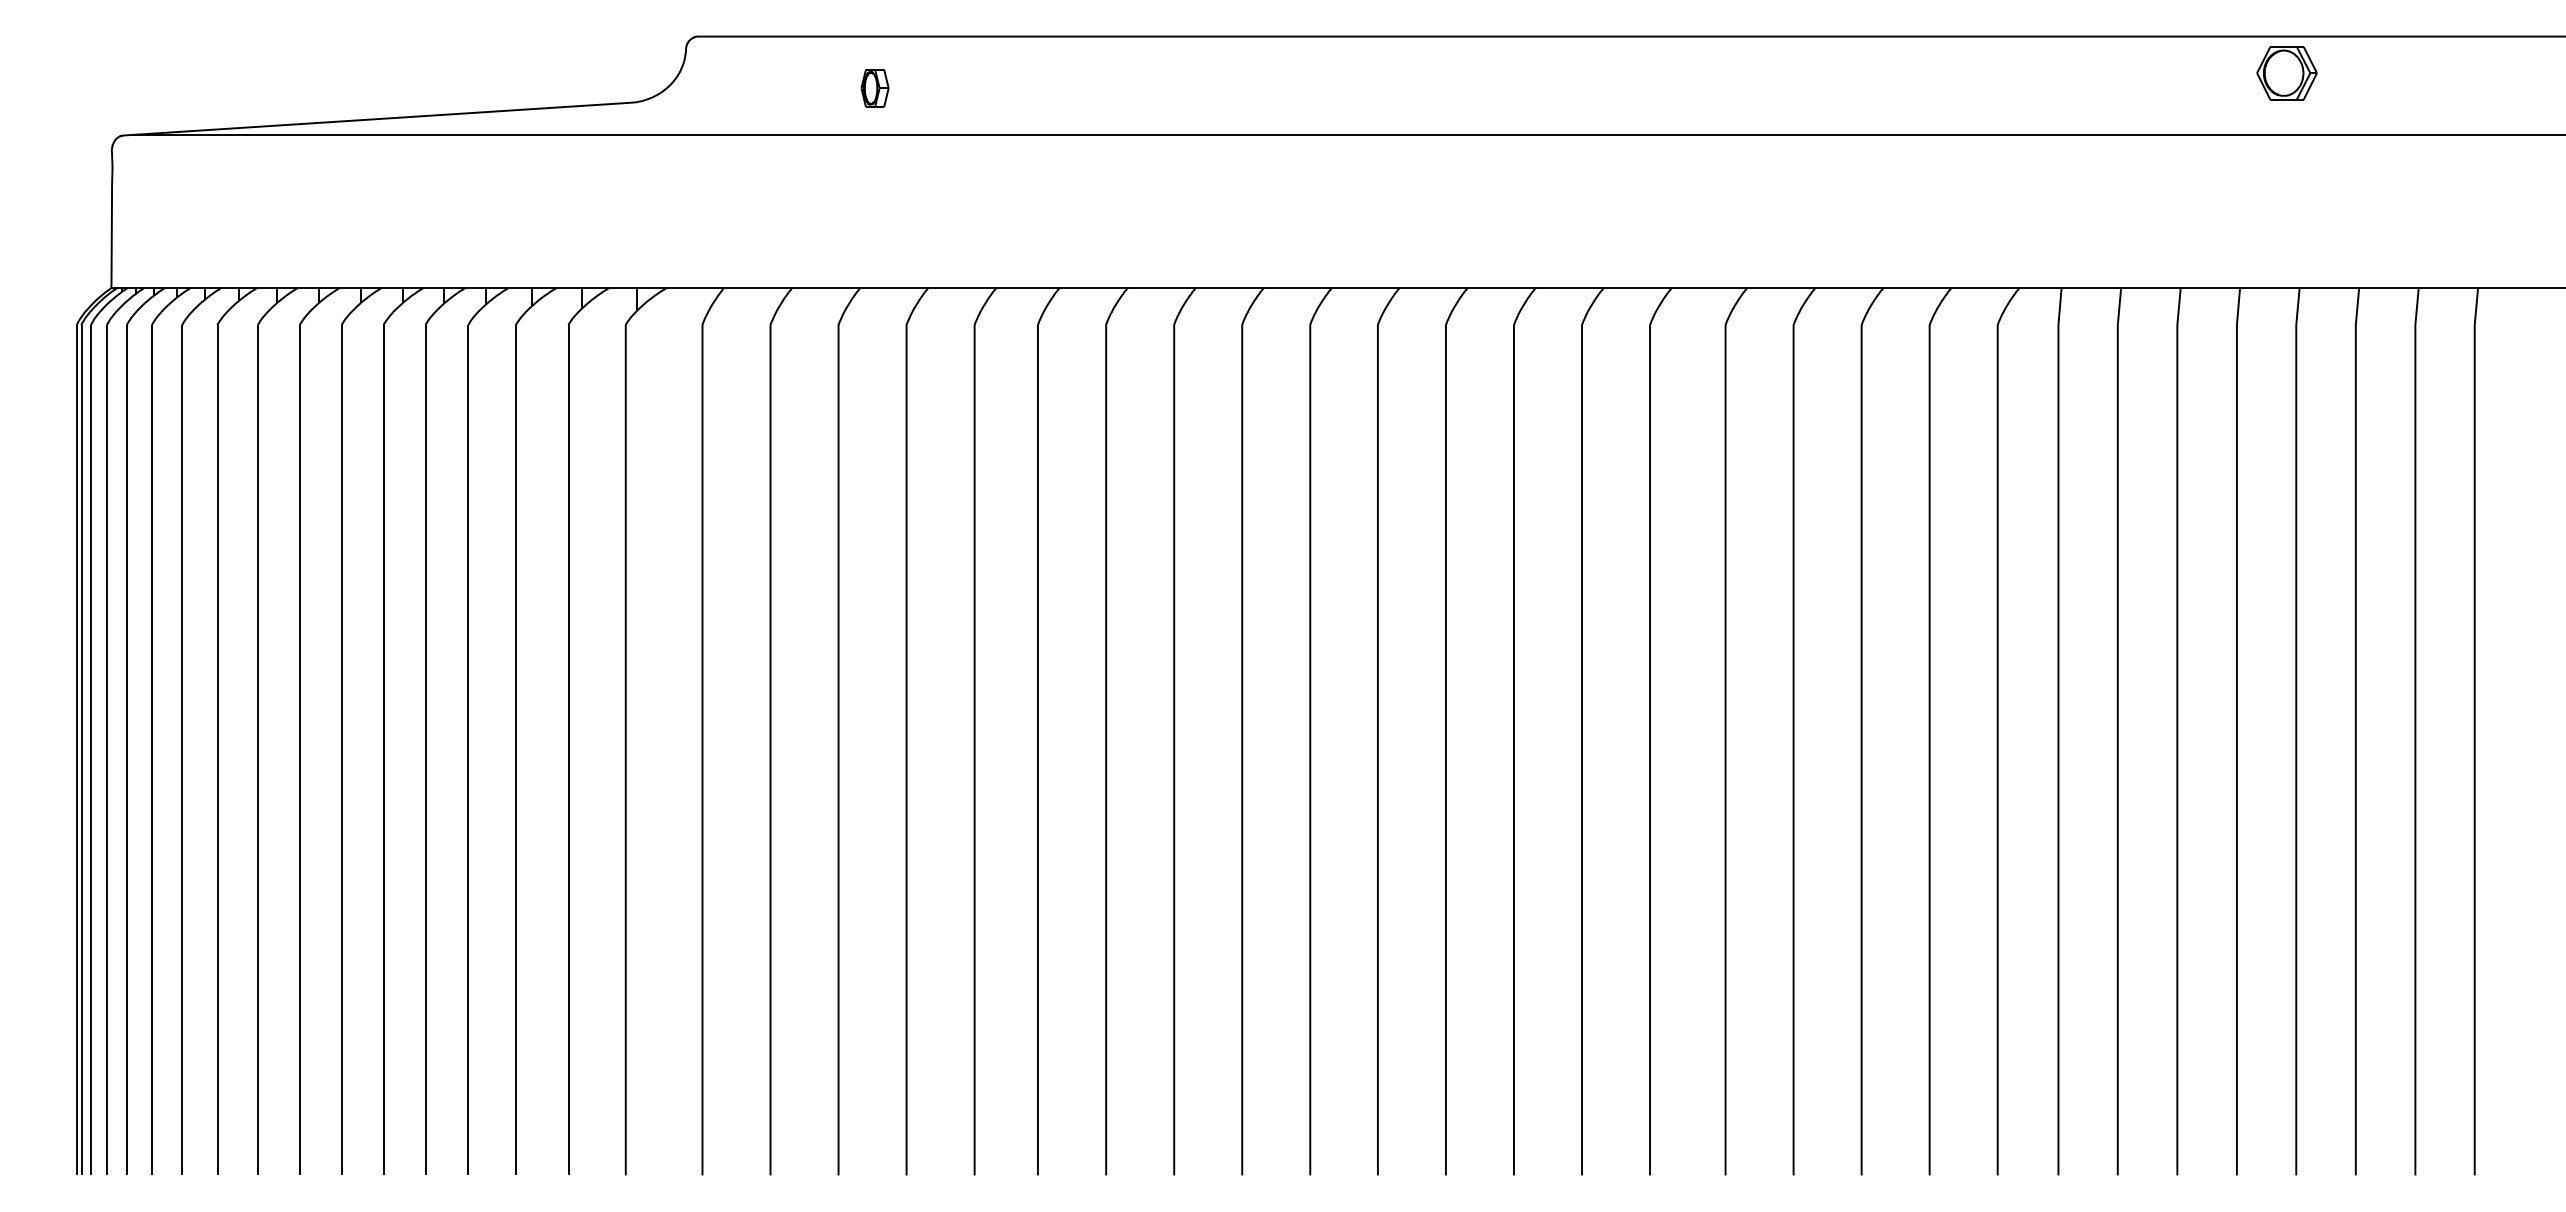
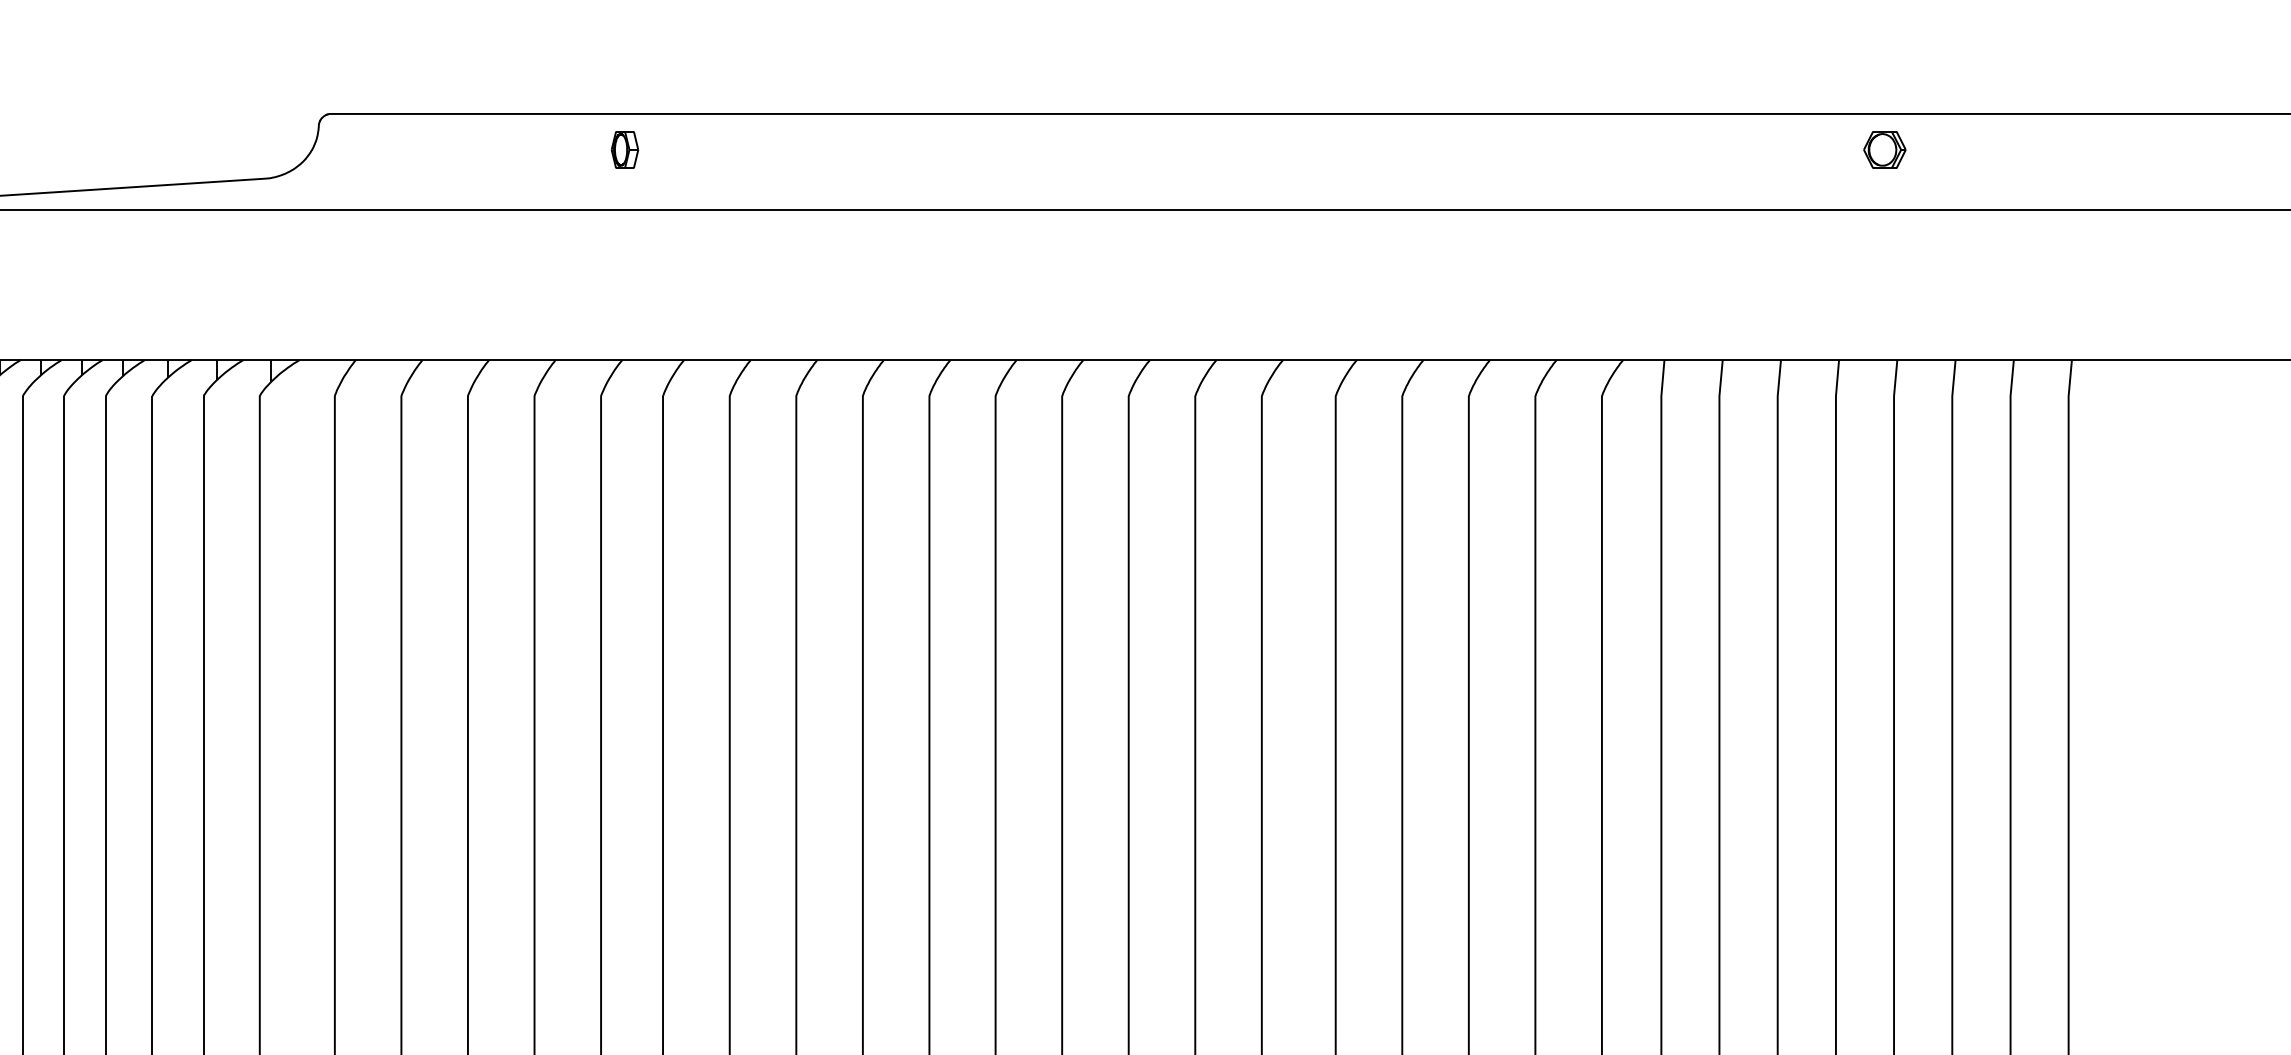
part: (2286, 73) -> (1884, 150), size x0.71
part: (874, 88) -> (624, 150), moved

